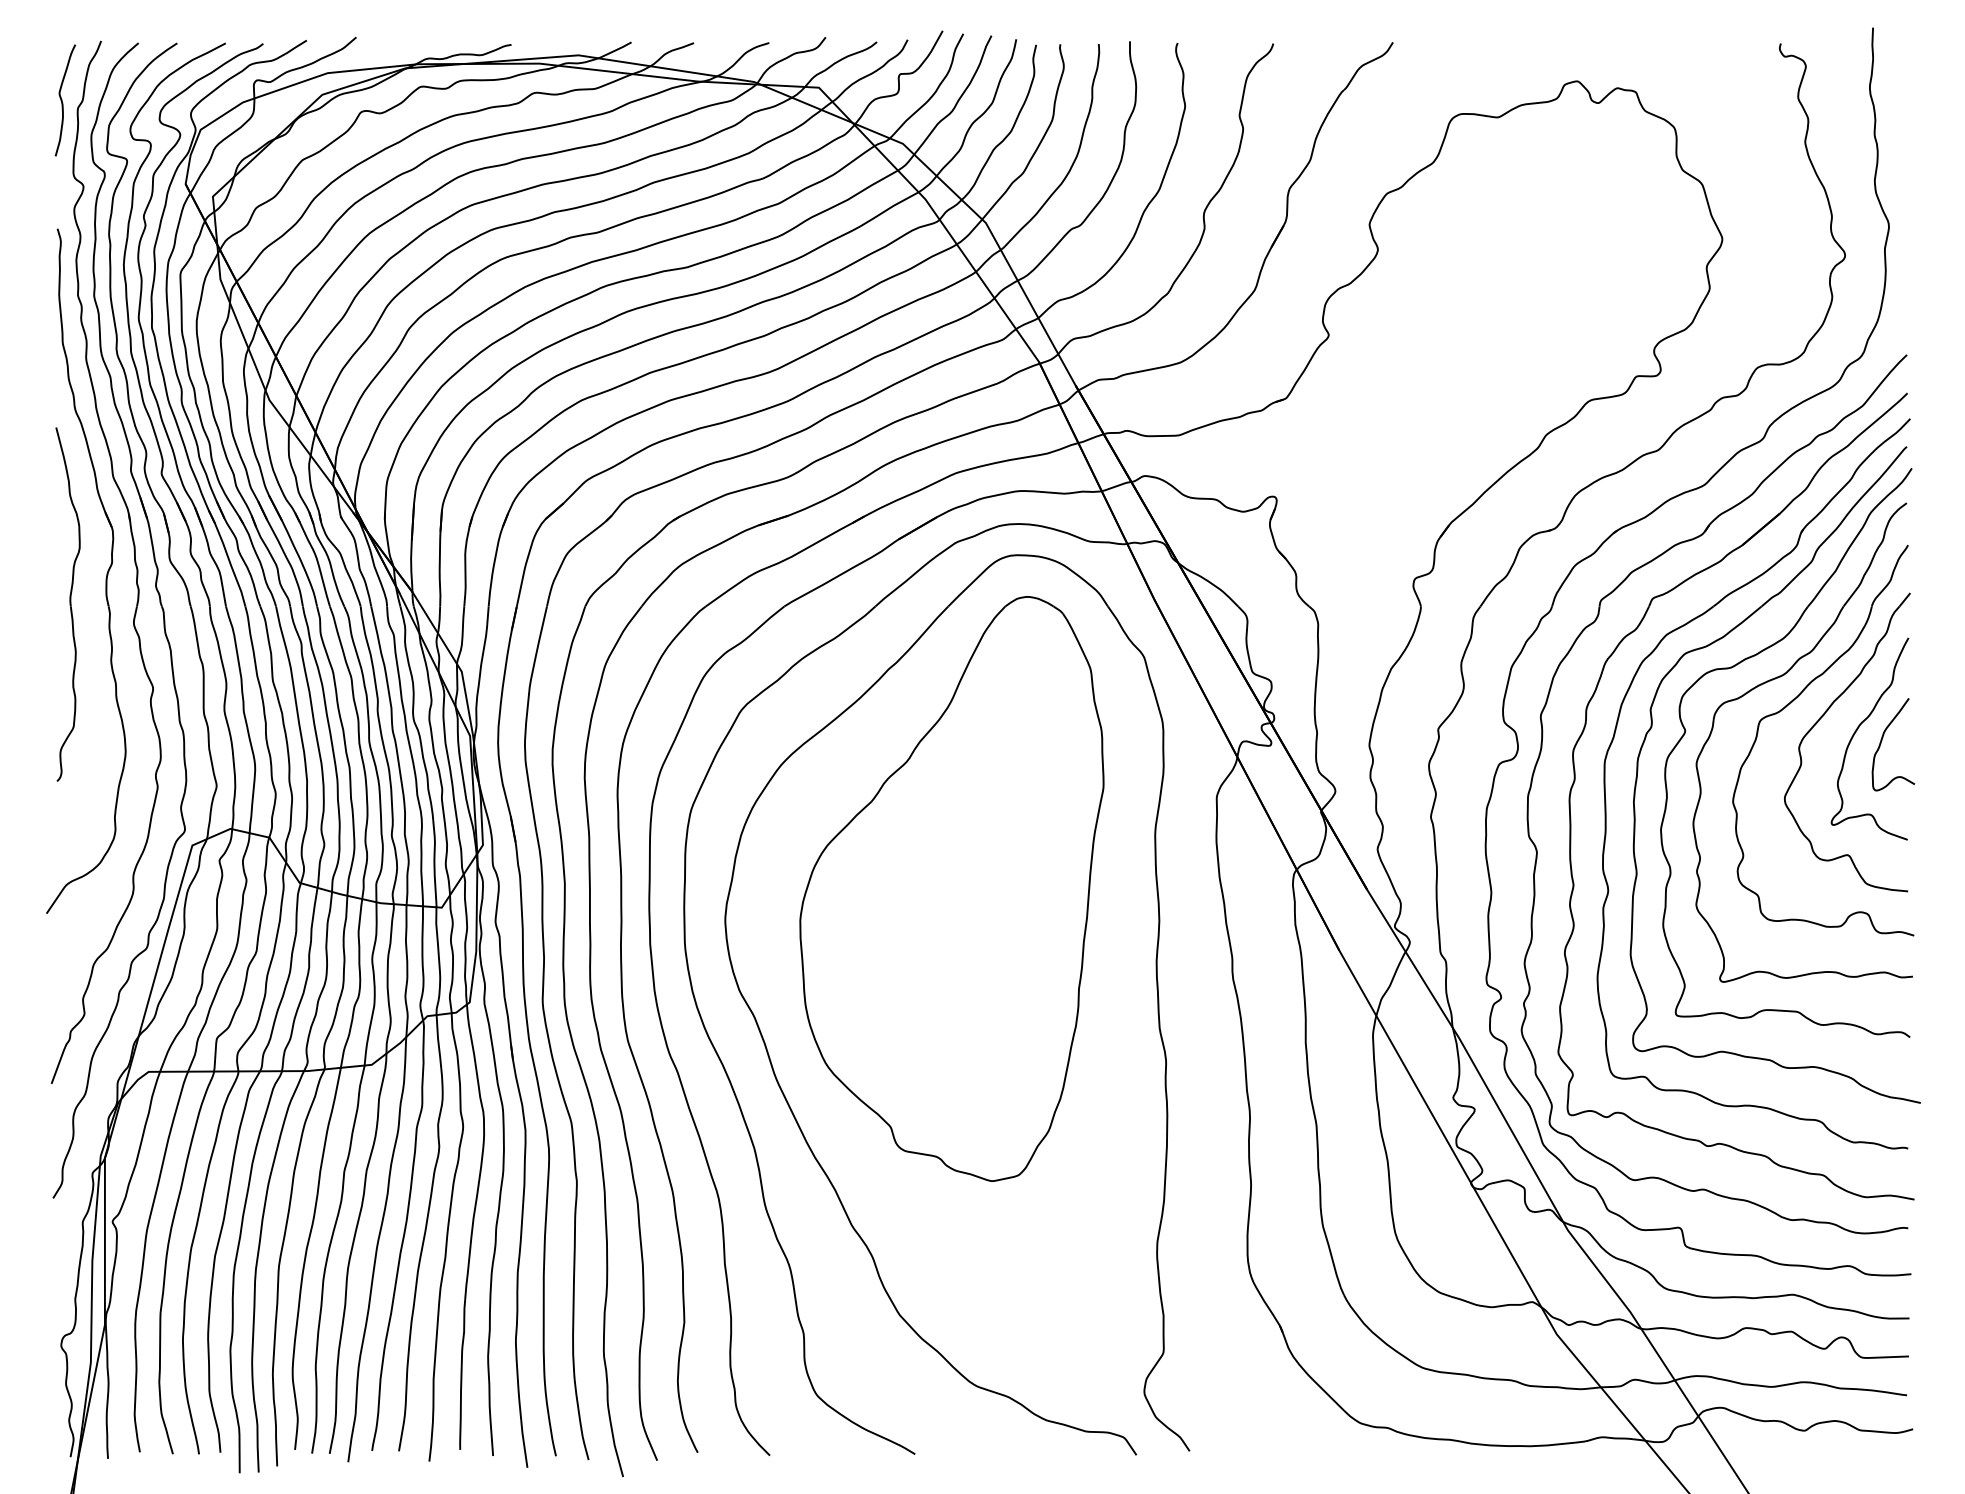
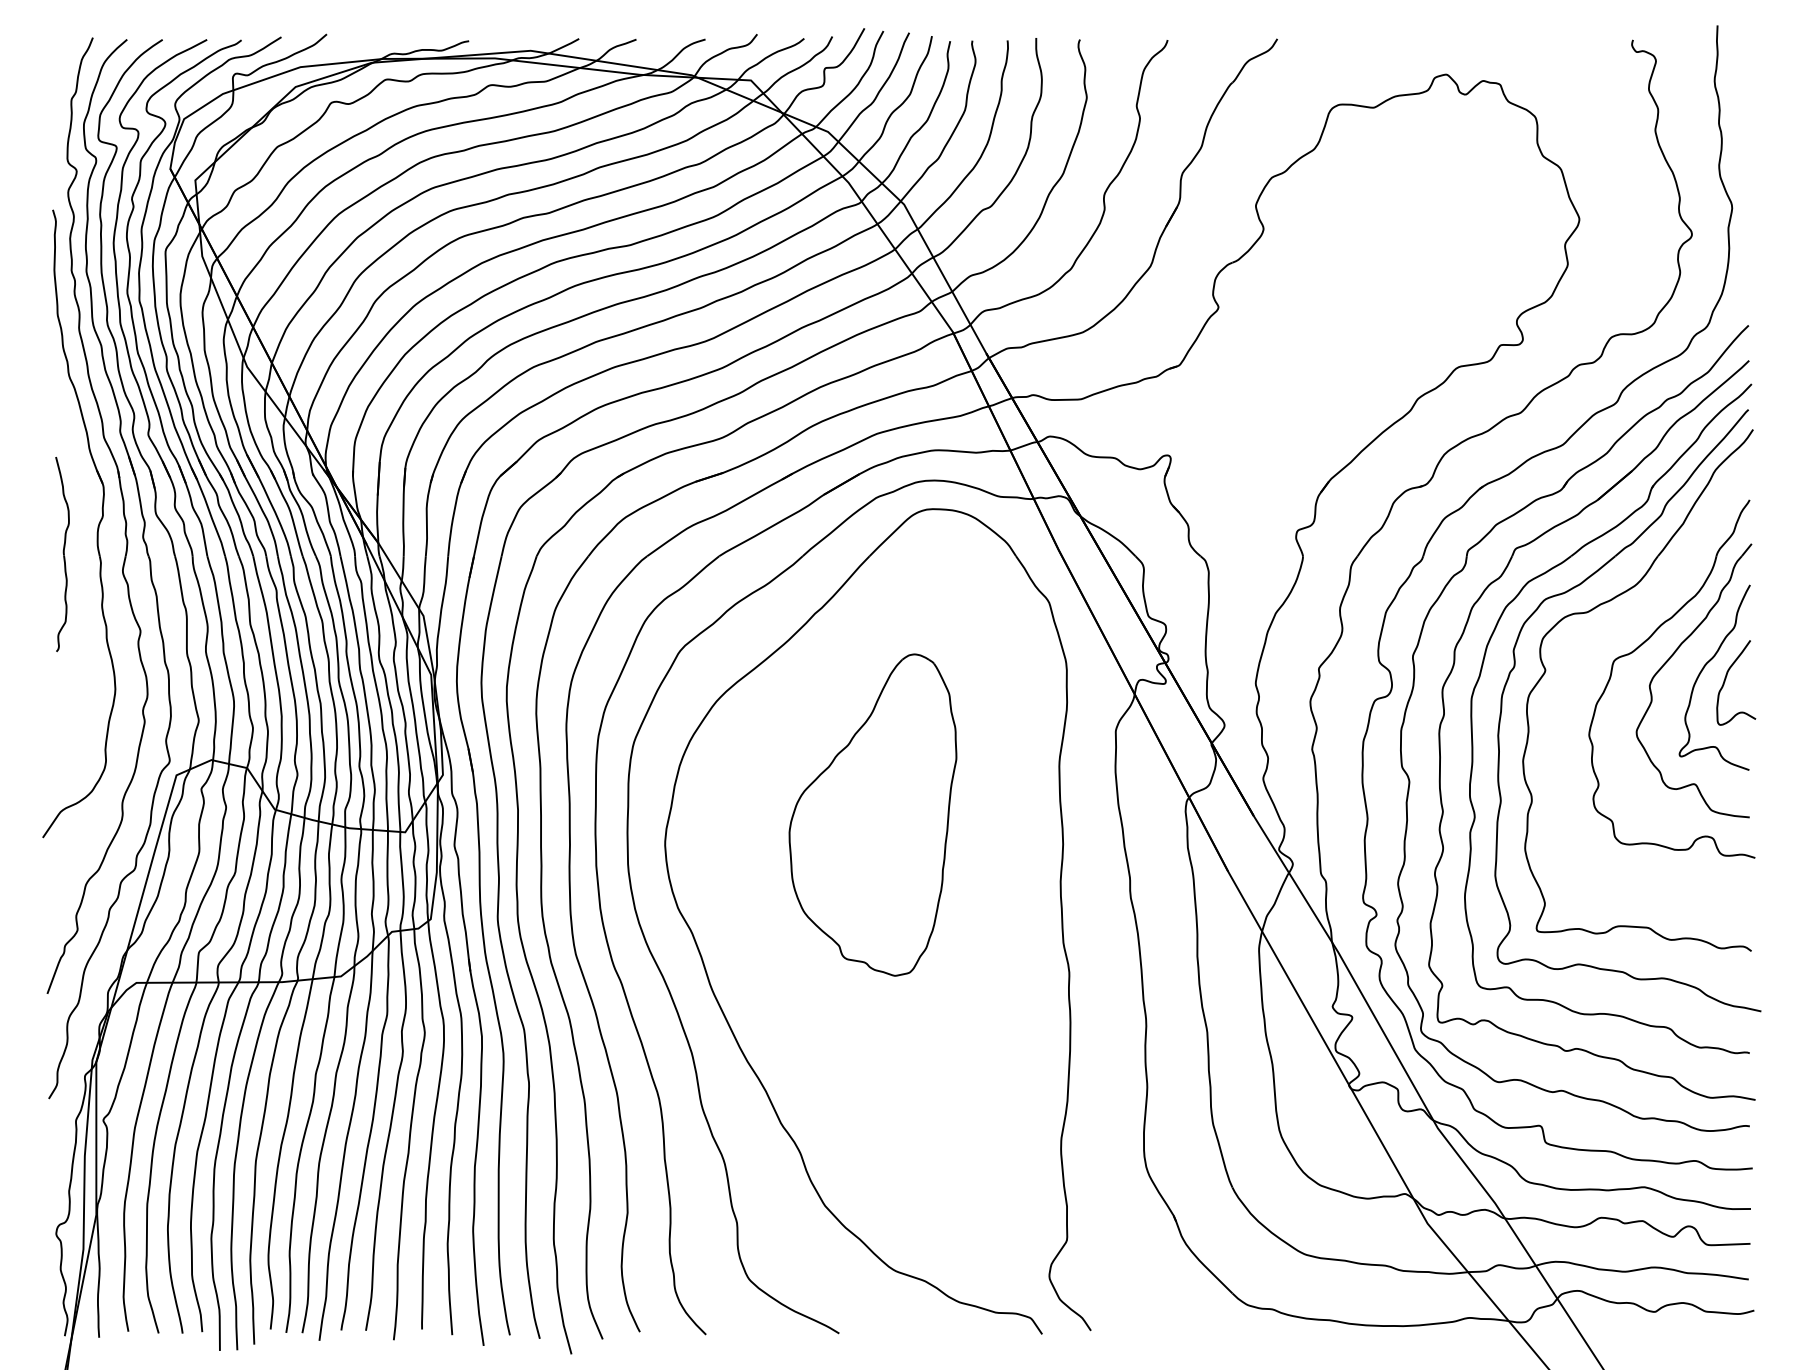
curve: (62, 99) -> (57, 91), removed
part: (68, 604) -> (62, 554), size x0.6
part: (1778, 678) -> (1630, 622), removed
part: (951, 888) -> (872, 814), size x0.6

